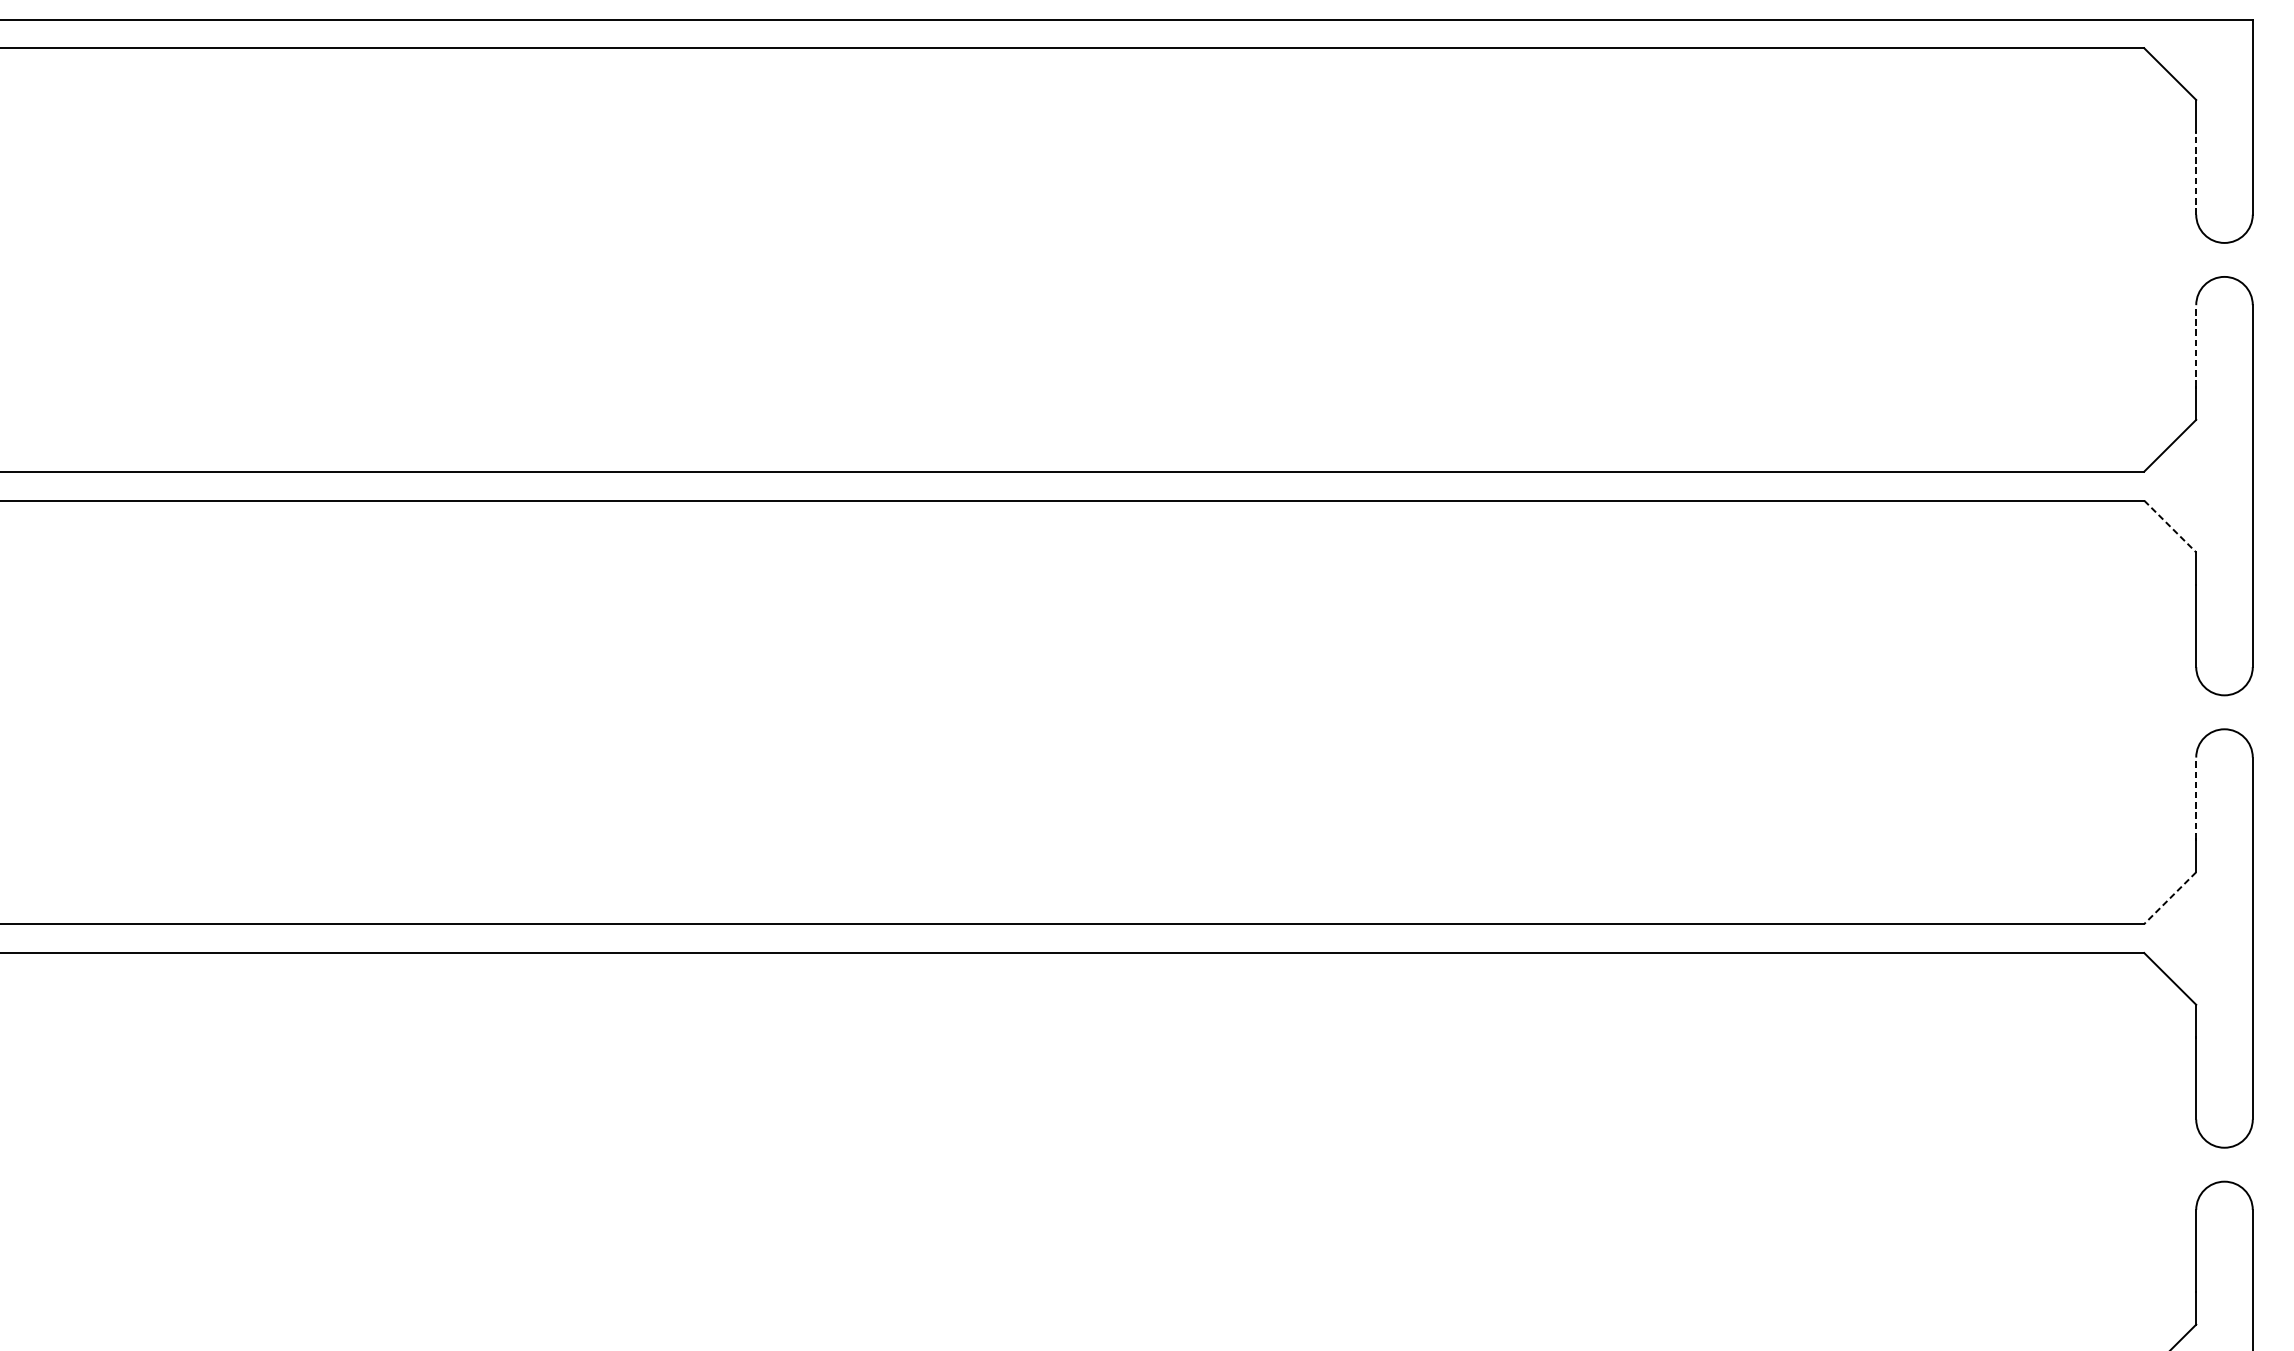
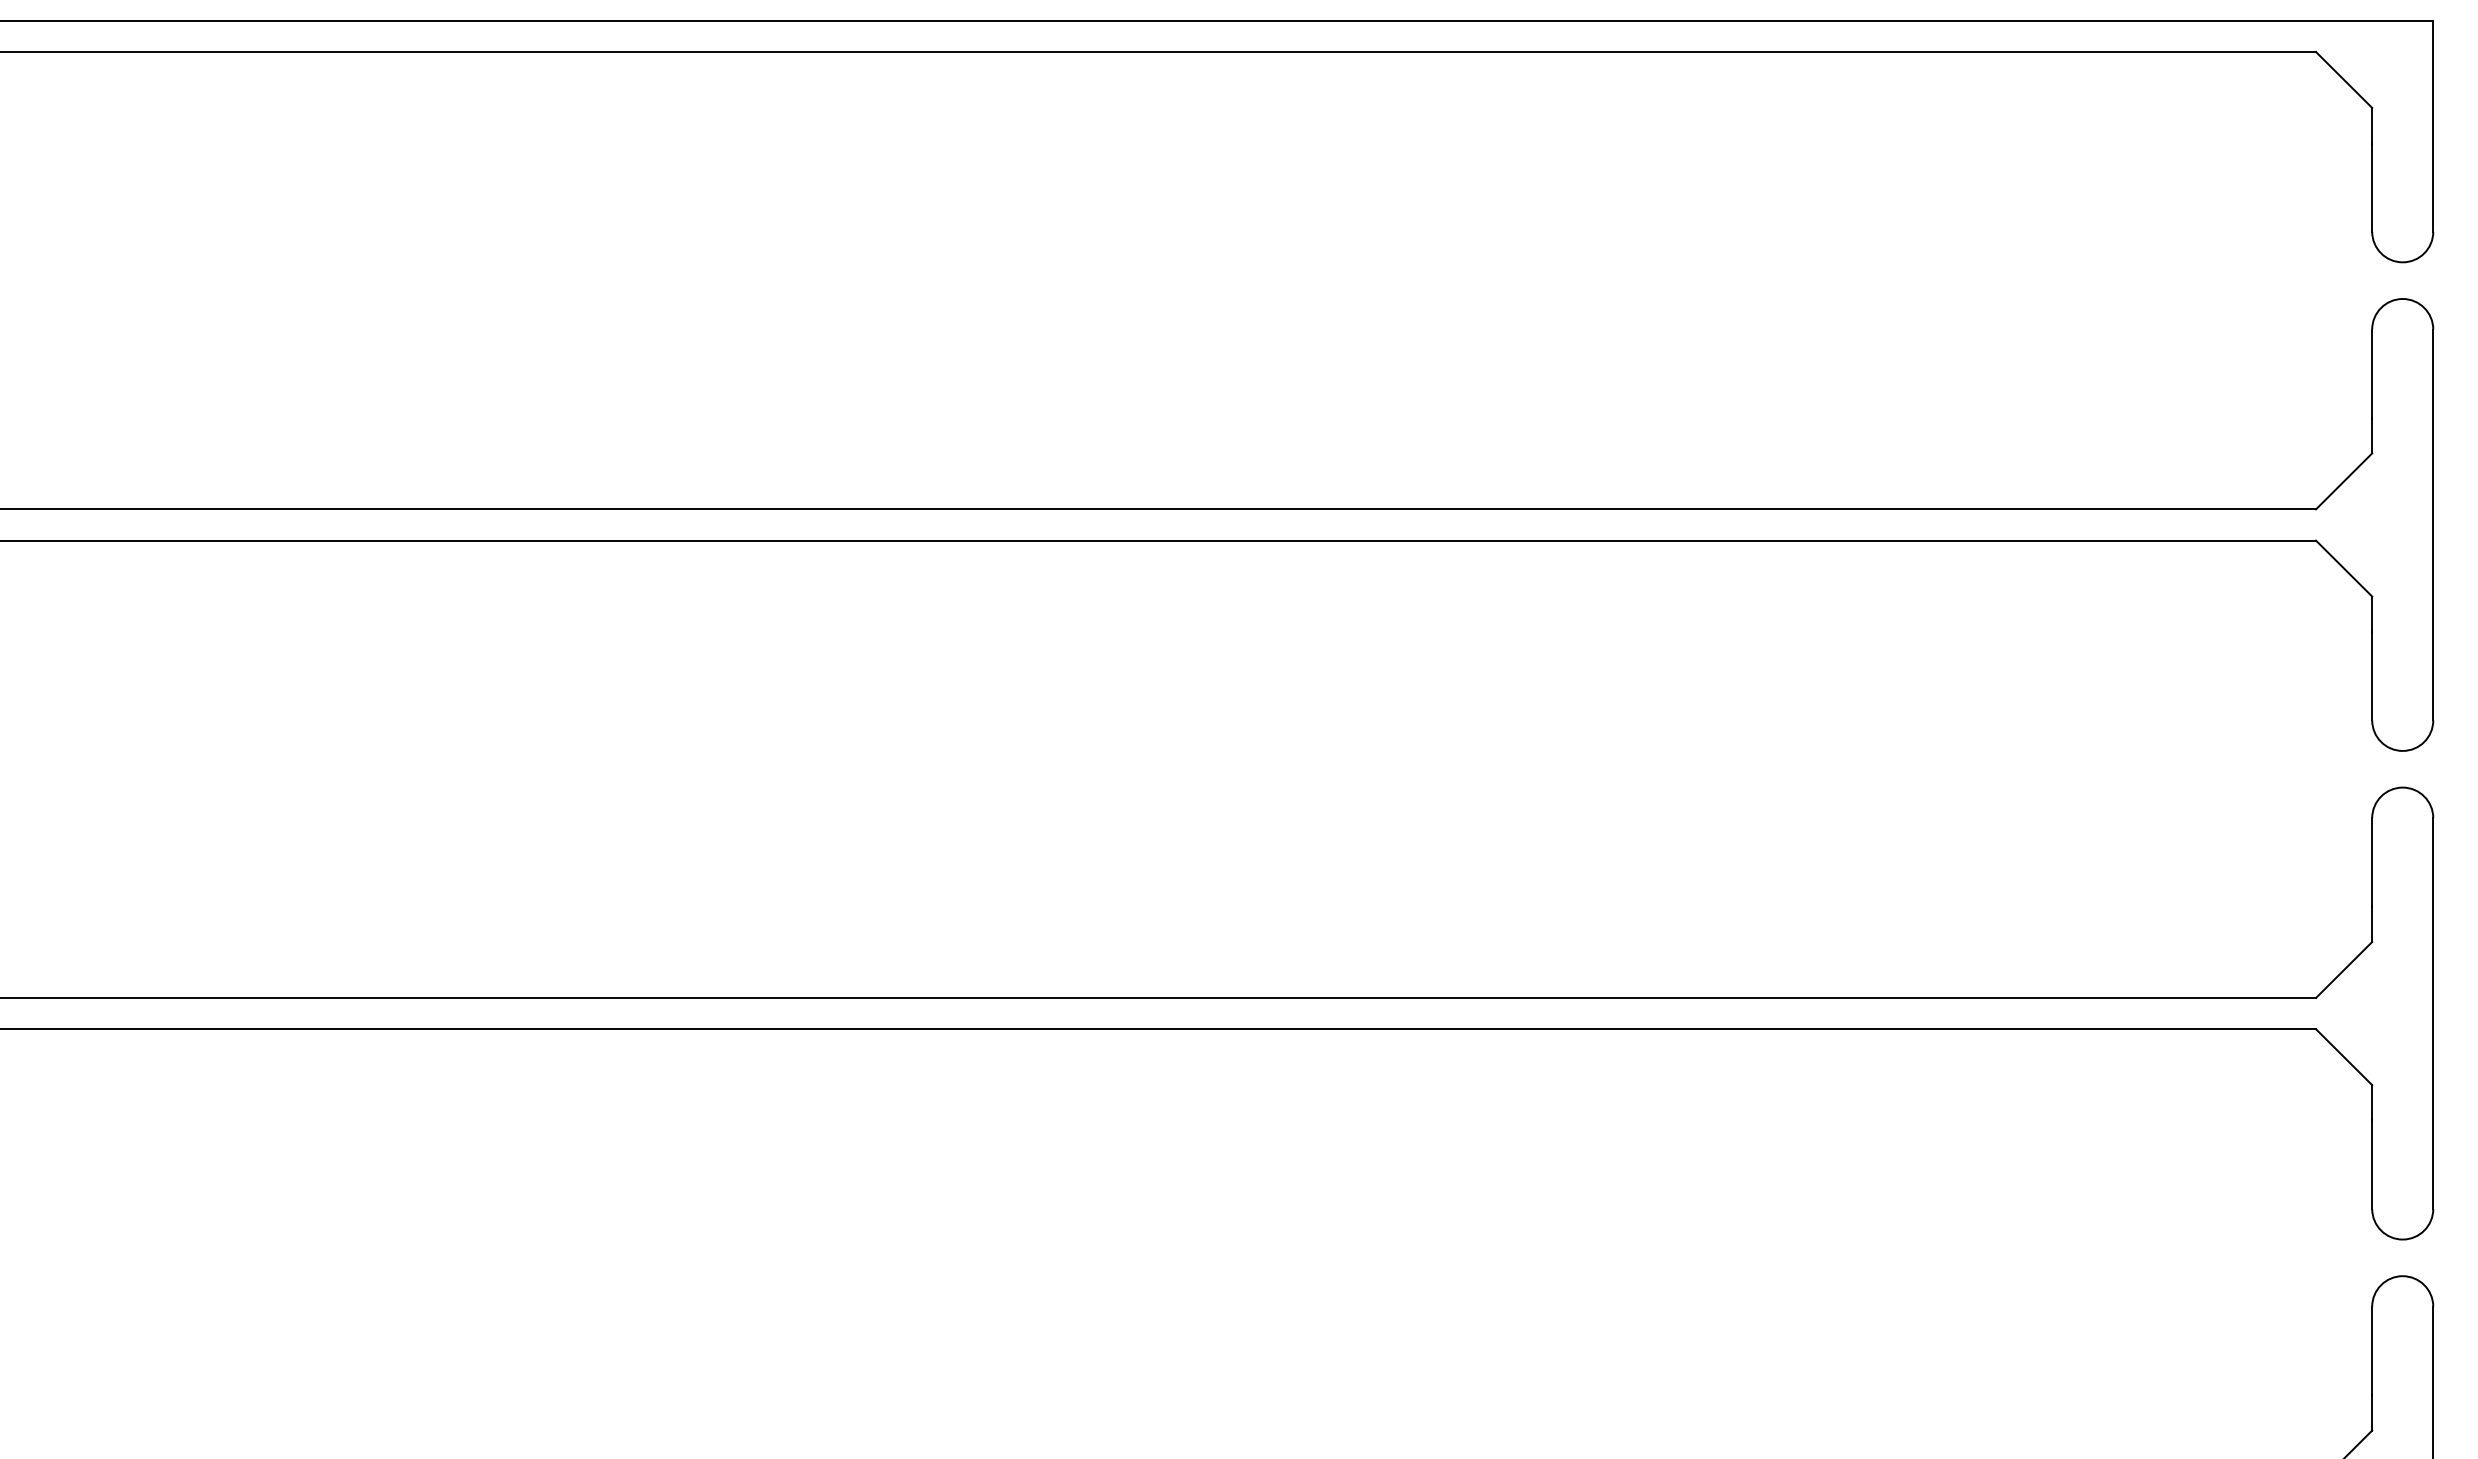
line: (2196, 173) -> (2372, 187), dashed -> solid
line: (2196, 345) -> (2372, 373), dashed -> solid
line: (2170, 526) -> (2344, 568), dashed -> solid
line: (2196, 797) -> (2372, 861), dashed -> solid
line: (2170, 897) -> (2344, 969), dashed -> solid

